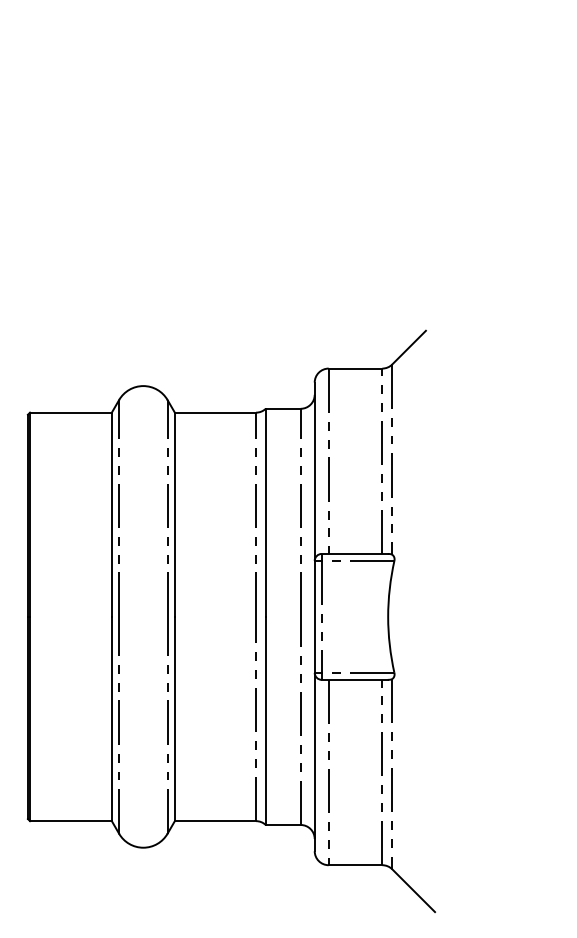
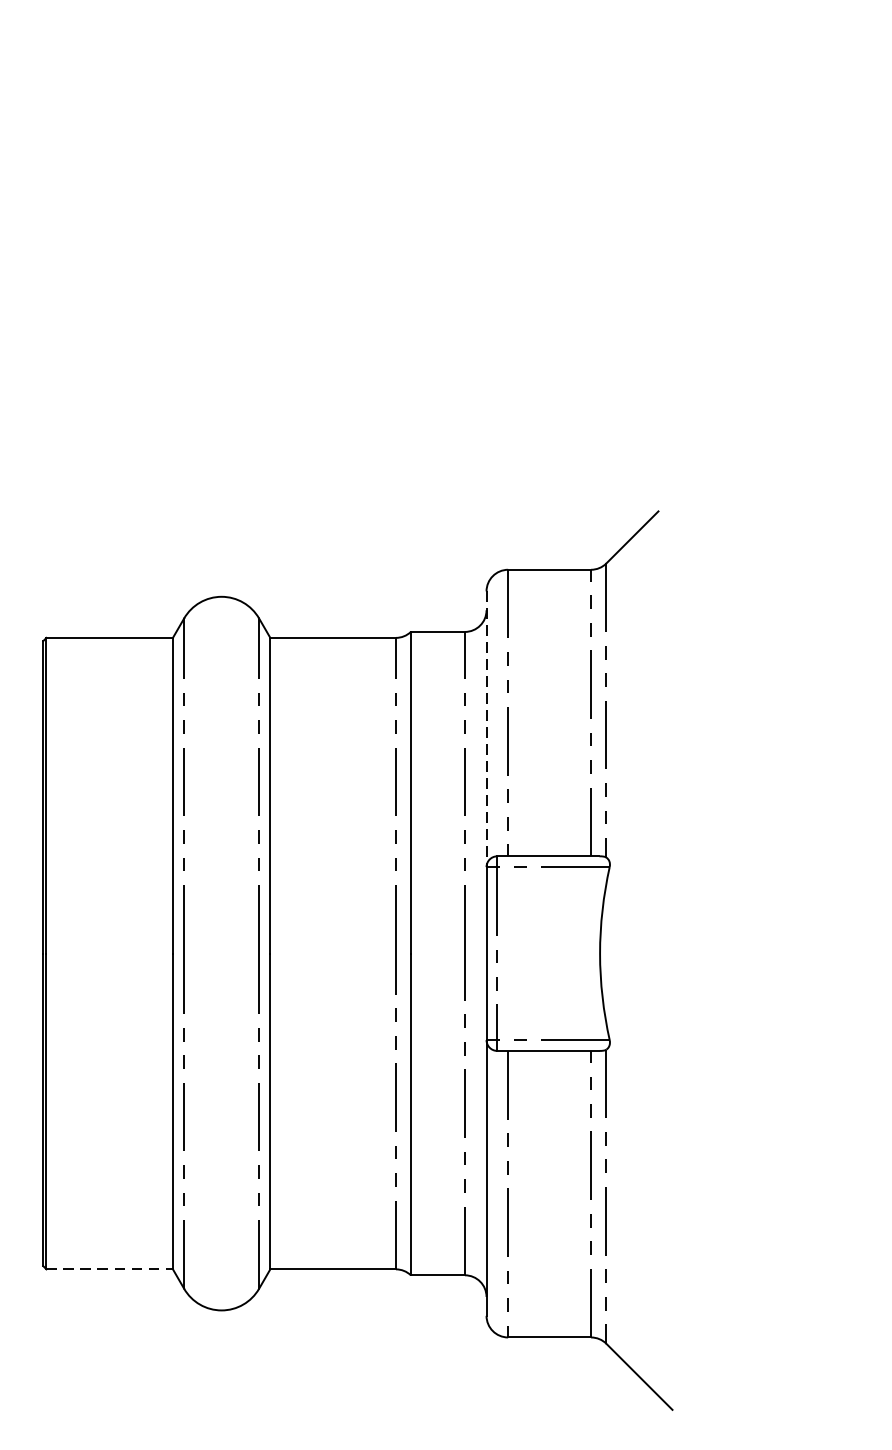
line: (314, 472) -> (486, 730), solid -> dashed
line: (70, 821) -> (109, 1269), solid -> dashed

